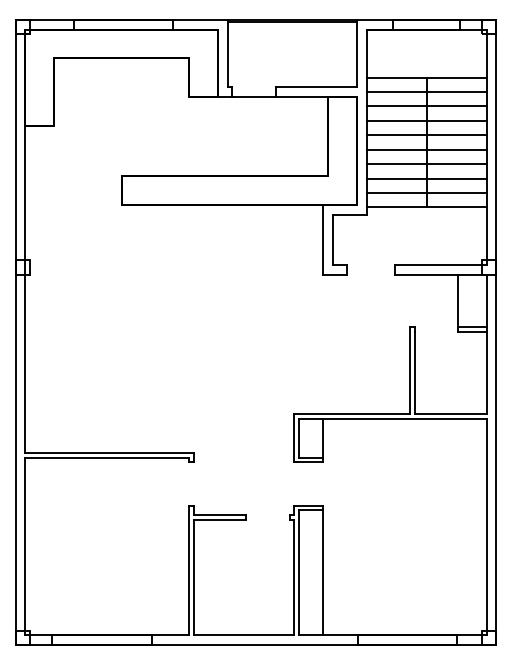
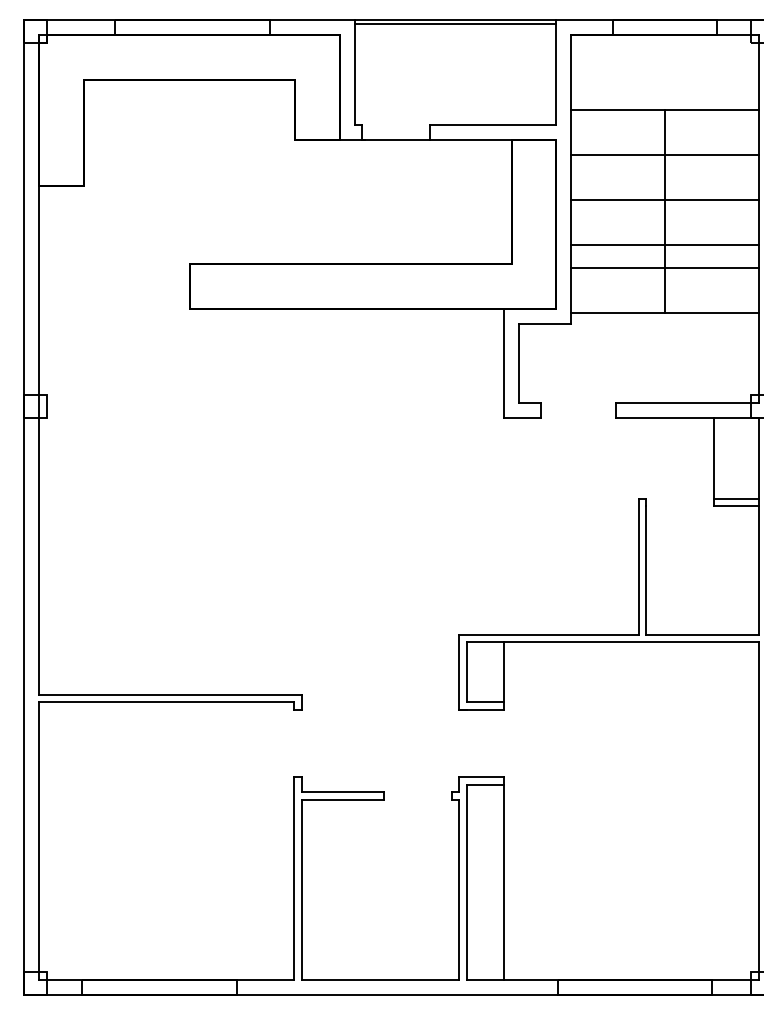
line: (426, 92) -> (664, 133), removed
line: (426, 120) -> (664, 177), removed
line: (426, 149) -> (664, 222), removed
line: (426, 193) -> (664, 290), removed

